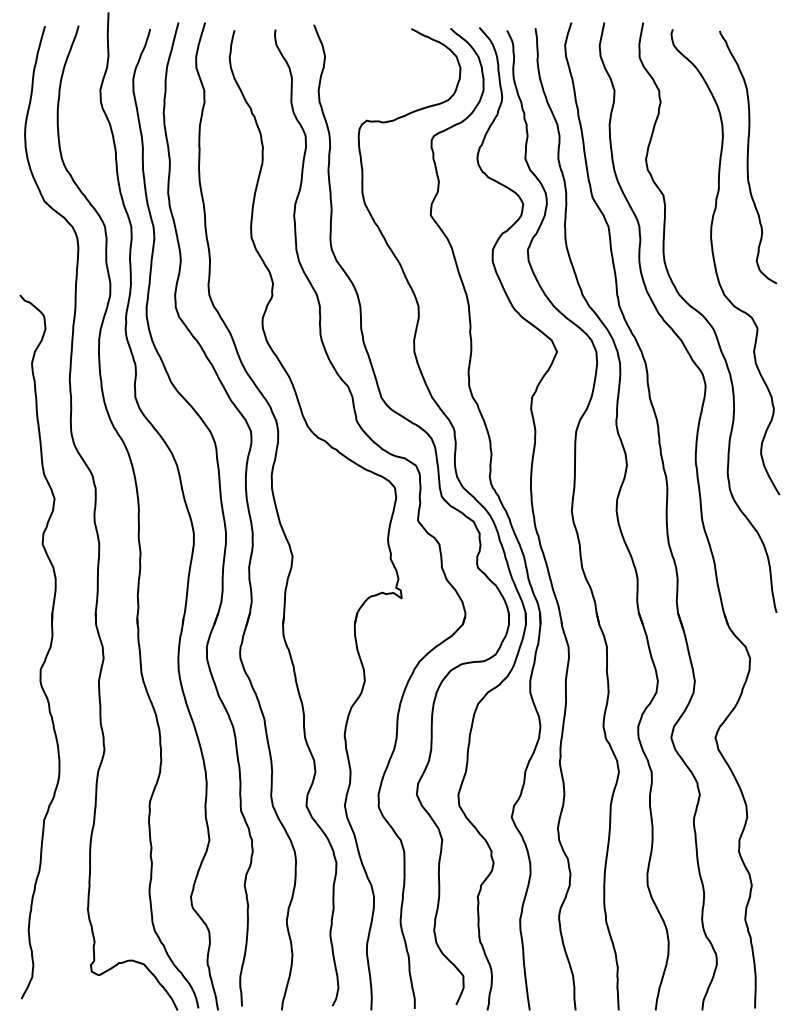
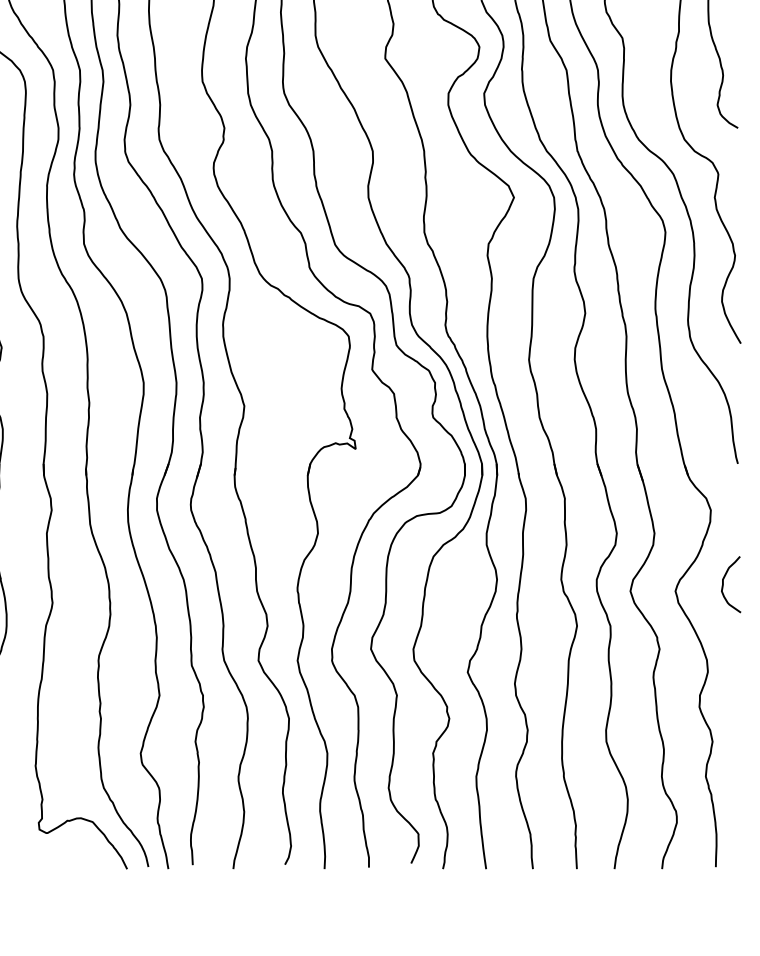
curve: (762, 731) -> (723, 584), added

